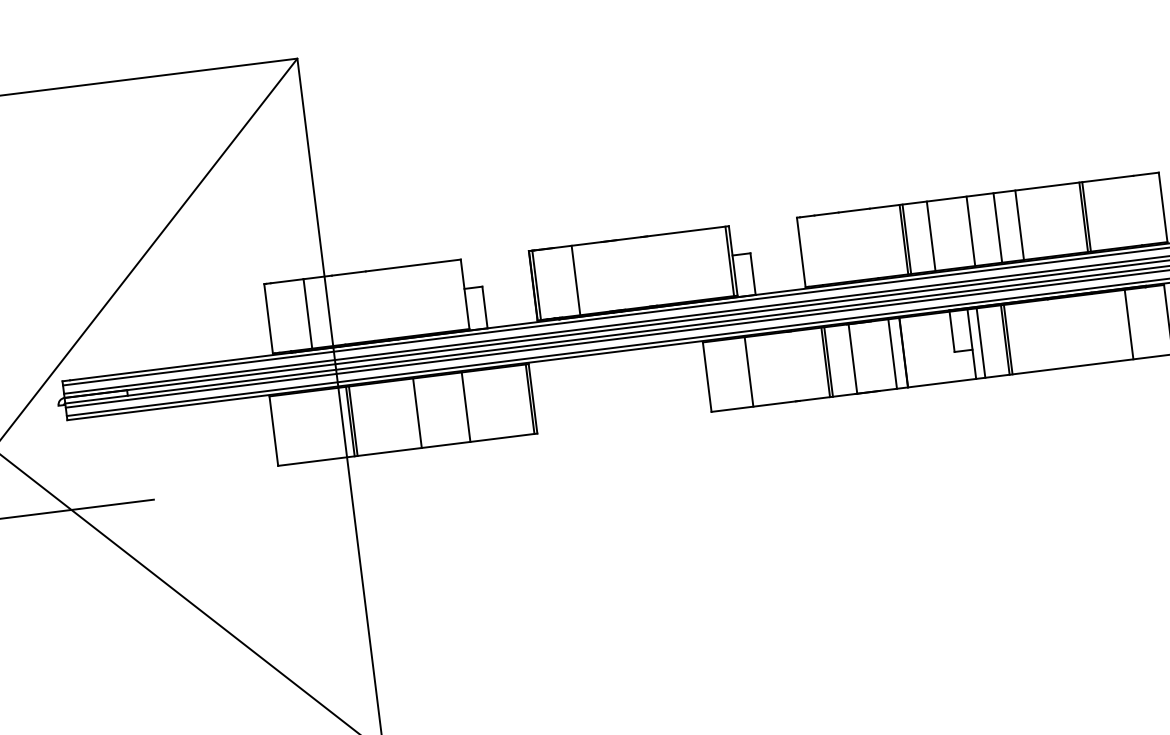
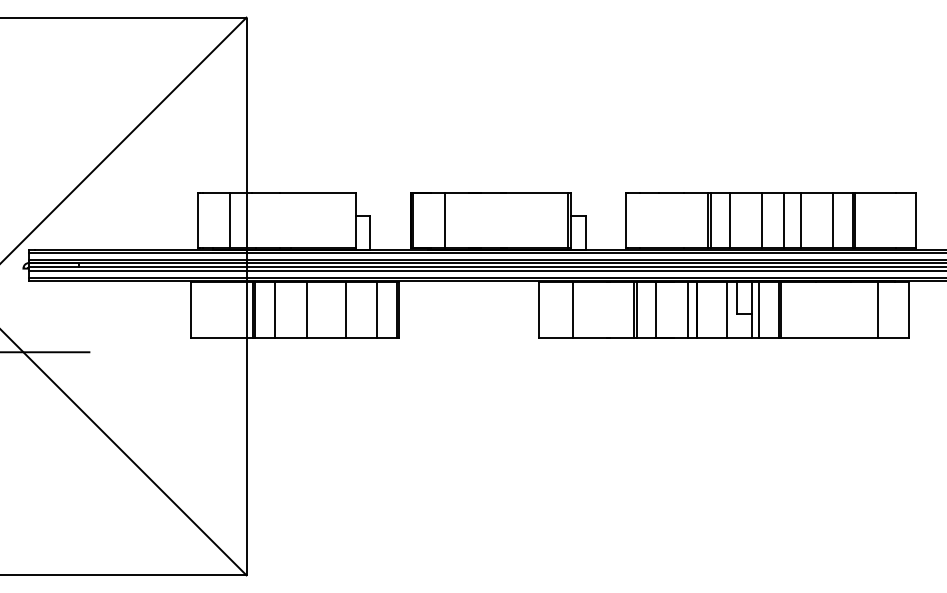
line: (1059, 220) -> (833, 220), added
line: (941, 347) -> (727, 309), added
line: (505, 401) -> (377, 309), added
line: (377, 417) -> (274, 309), added

